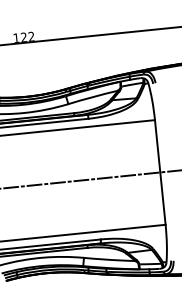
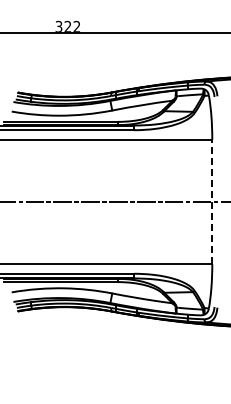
text: (15, 37) -> (58, 25), 122 -> 322
line: (160, 172) -> (212, 201), solid -> dashed

